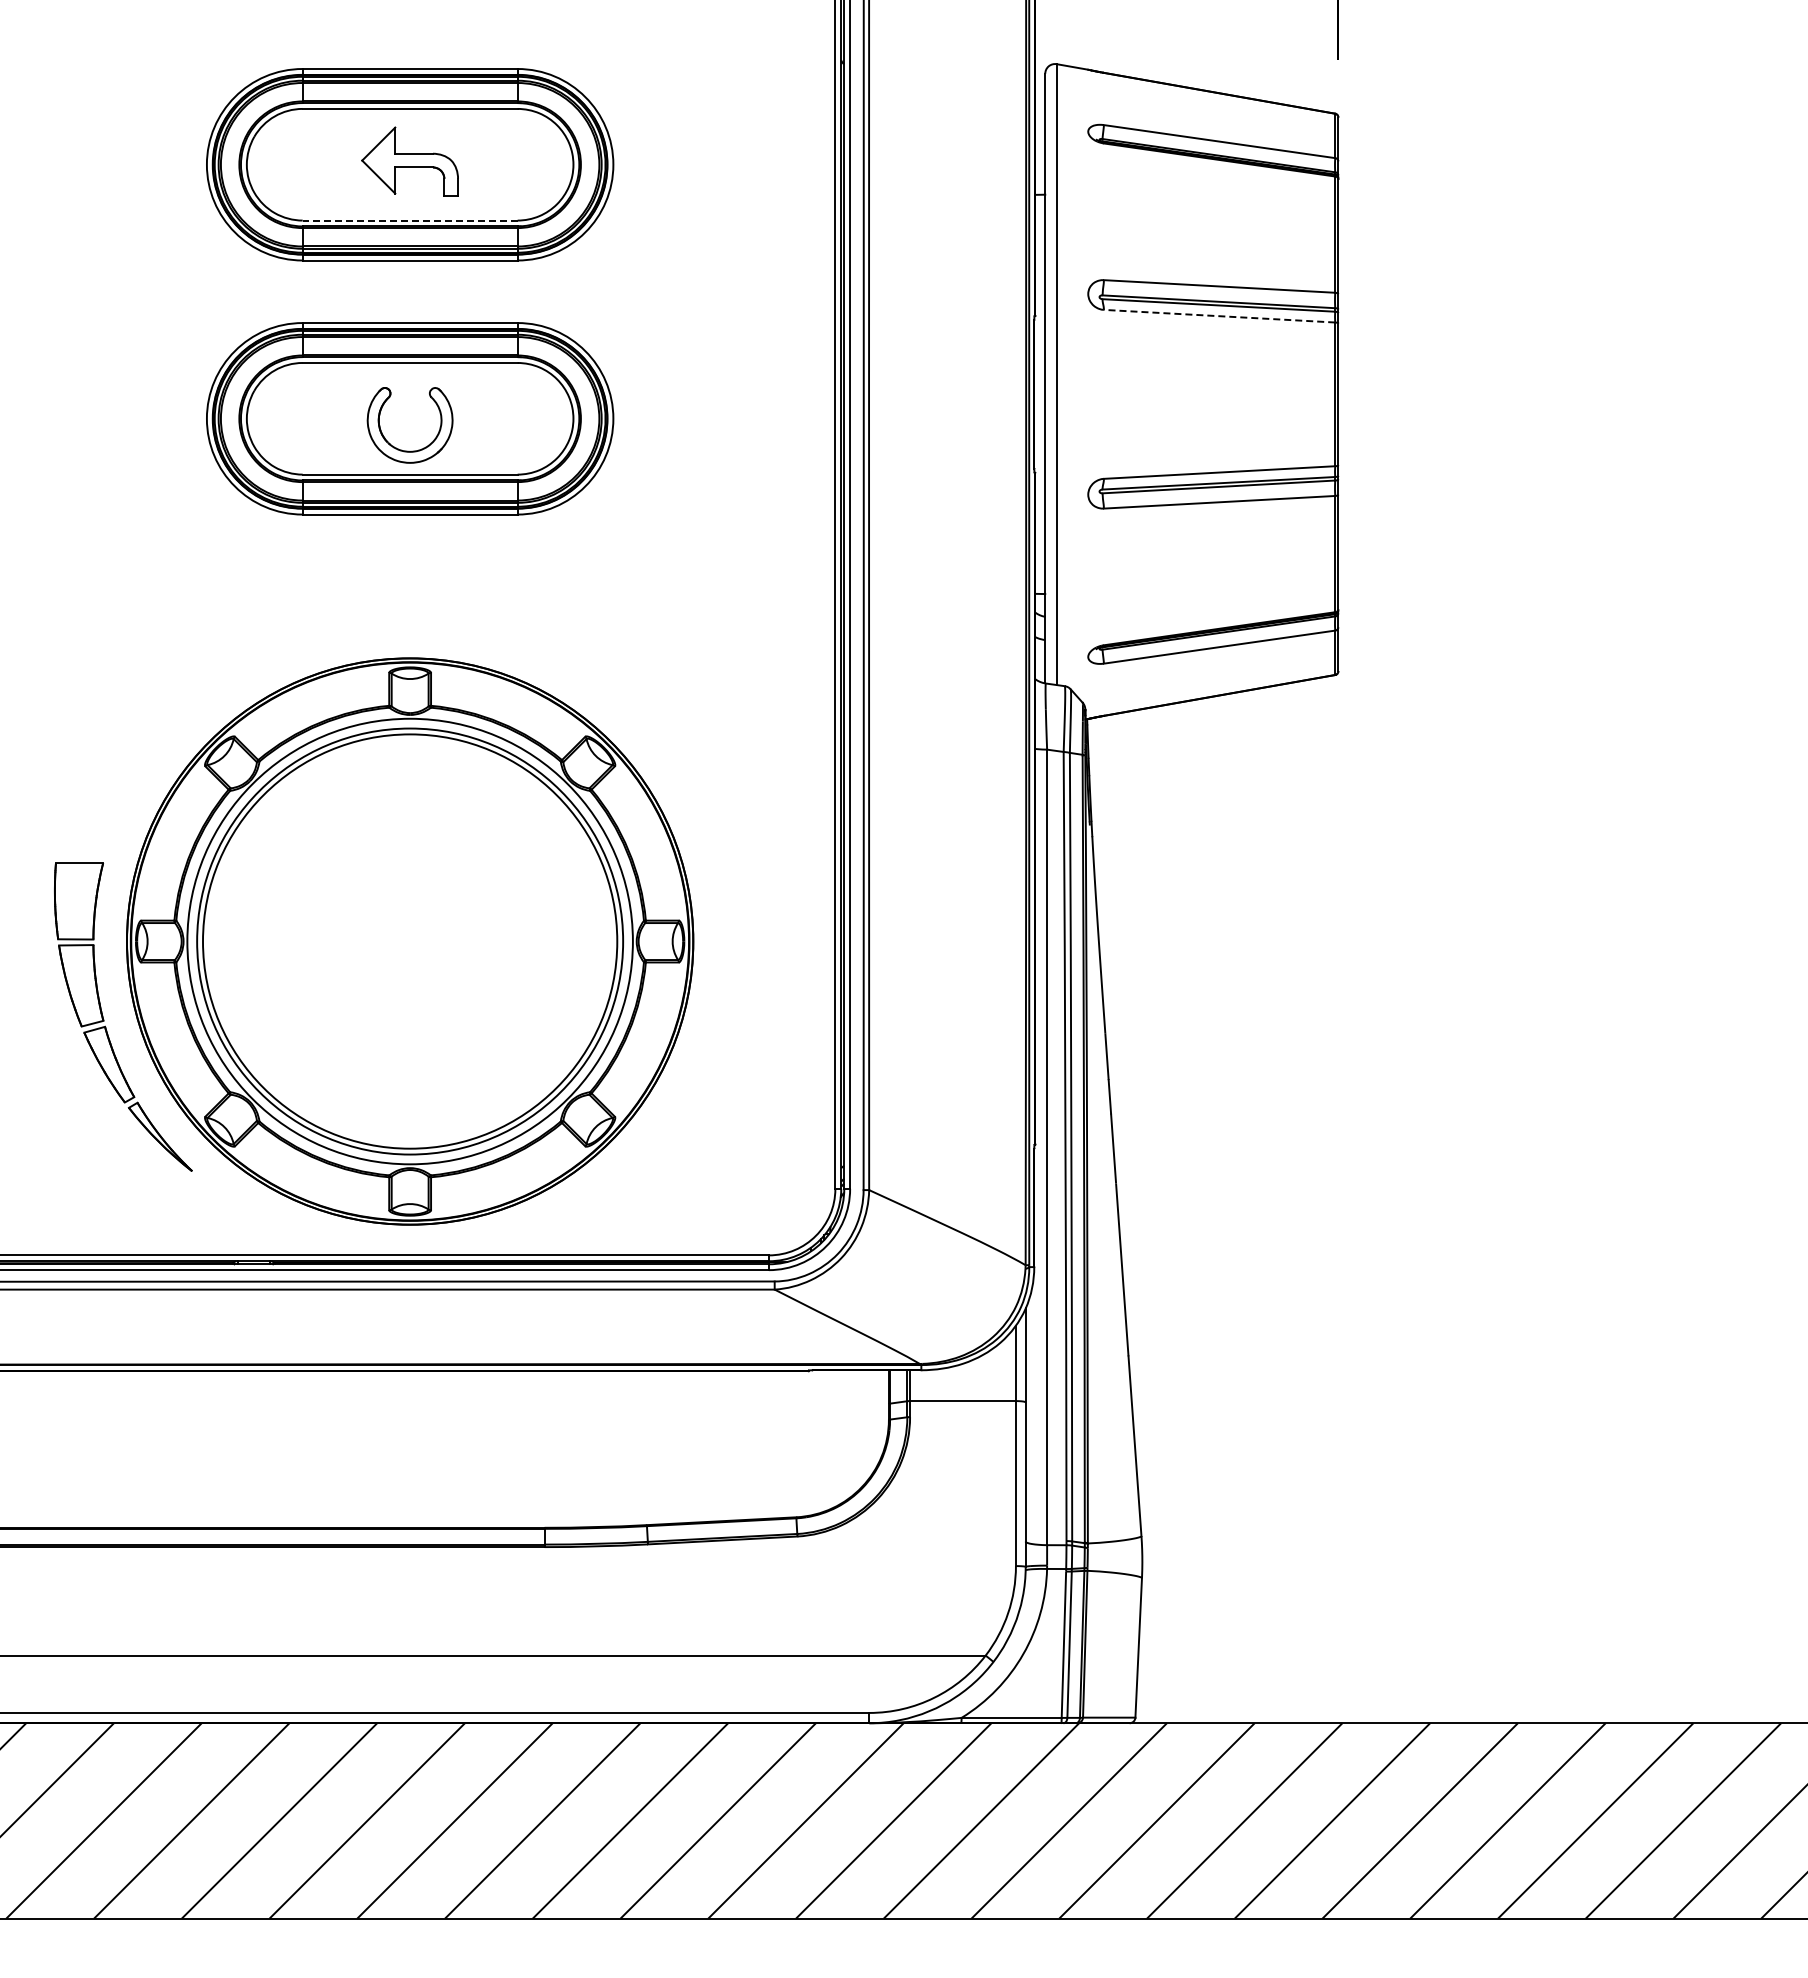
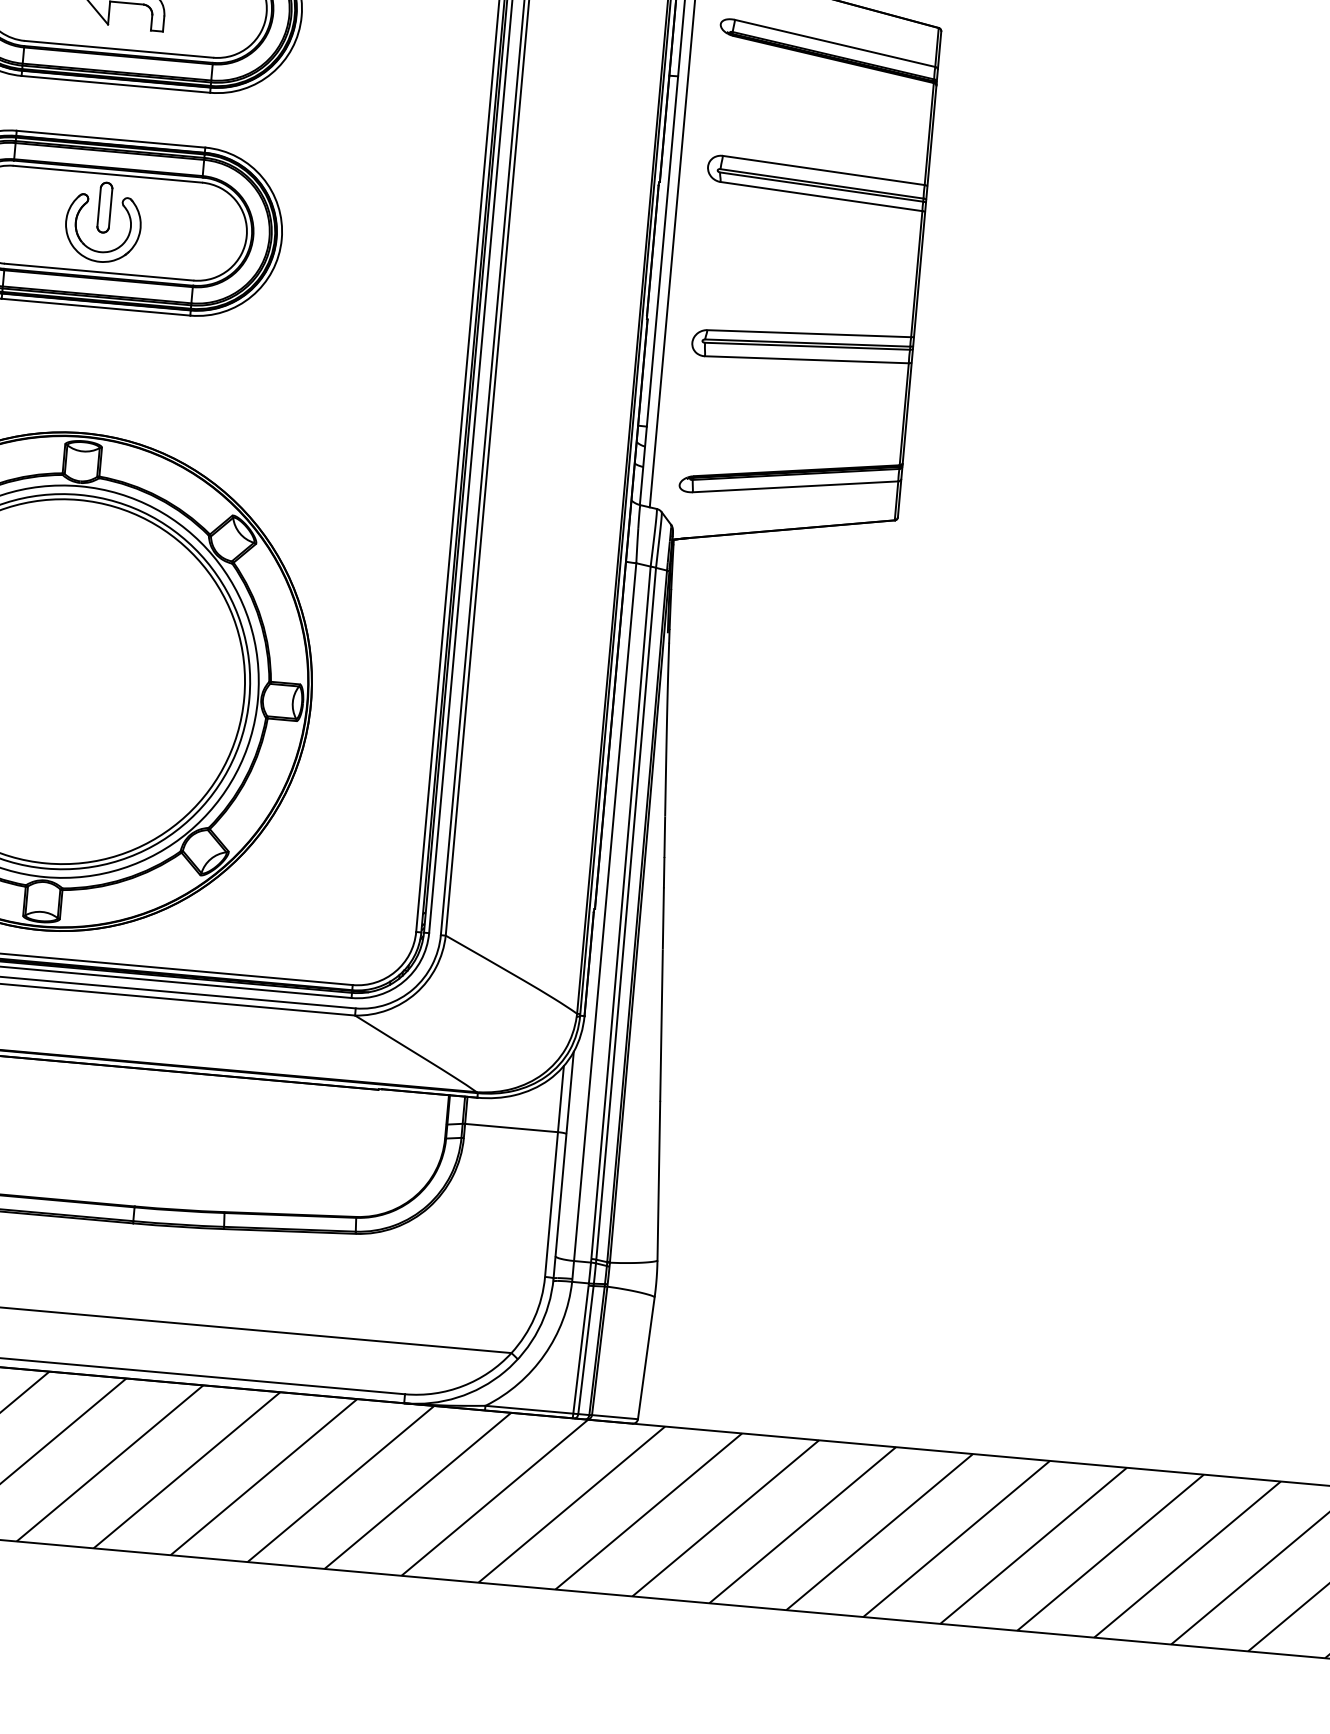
line: (409, 220) -> (118, 49), dashed -> solid
line: (1219, 316) -> (821, 196), dashed -> solid
part: (409, 400) -> (104, 207), added

